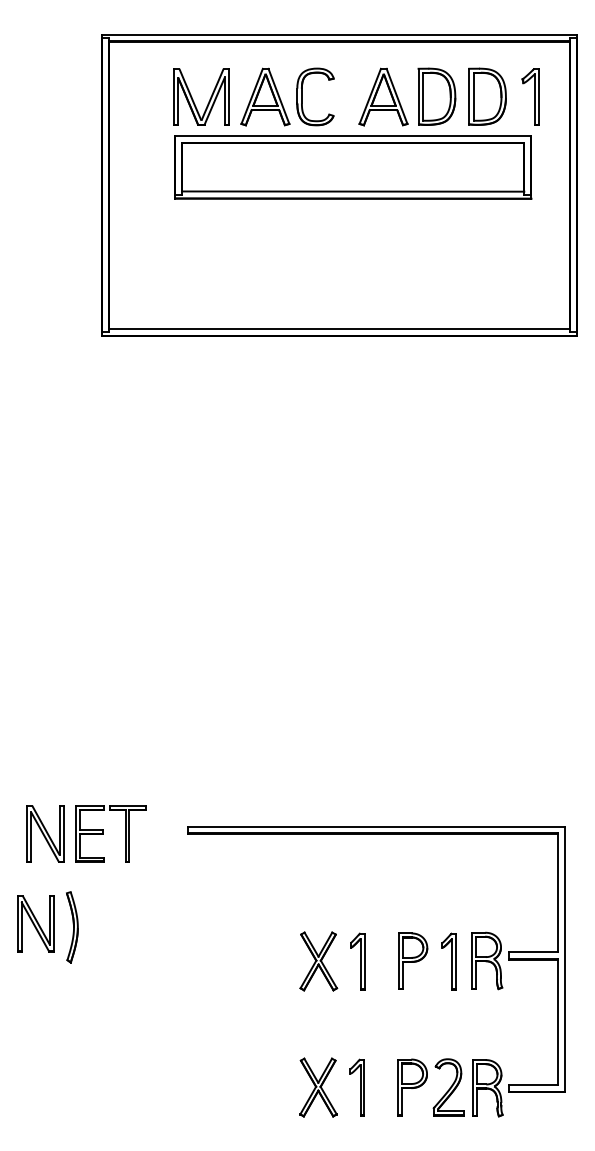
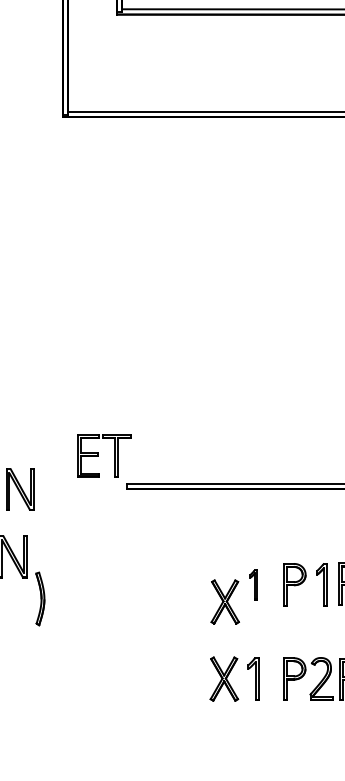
part: (103, 833) -> (98, 455), moved
part: (72, 927) -> (40, 599), moved
part: (318, 961) -> (225, 602), moved
part: (357, 961) -> (253, 584), size x0.7

